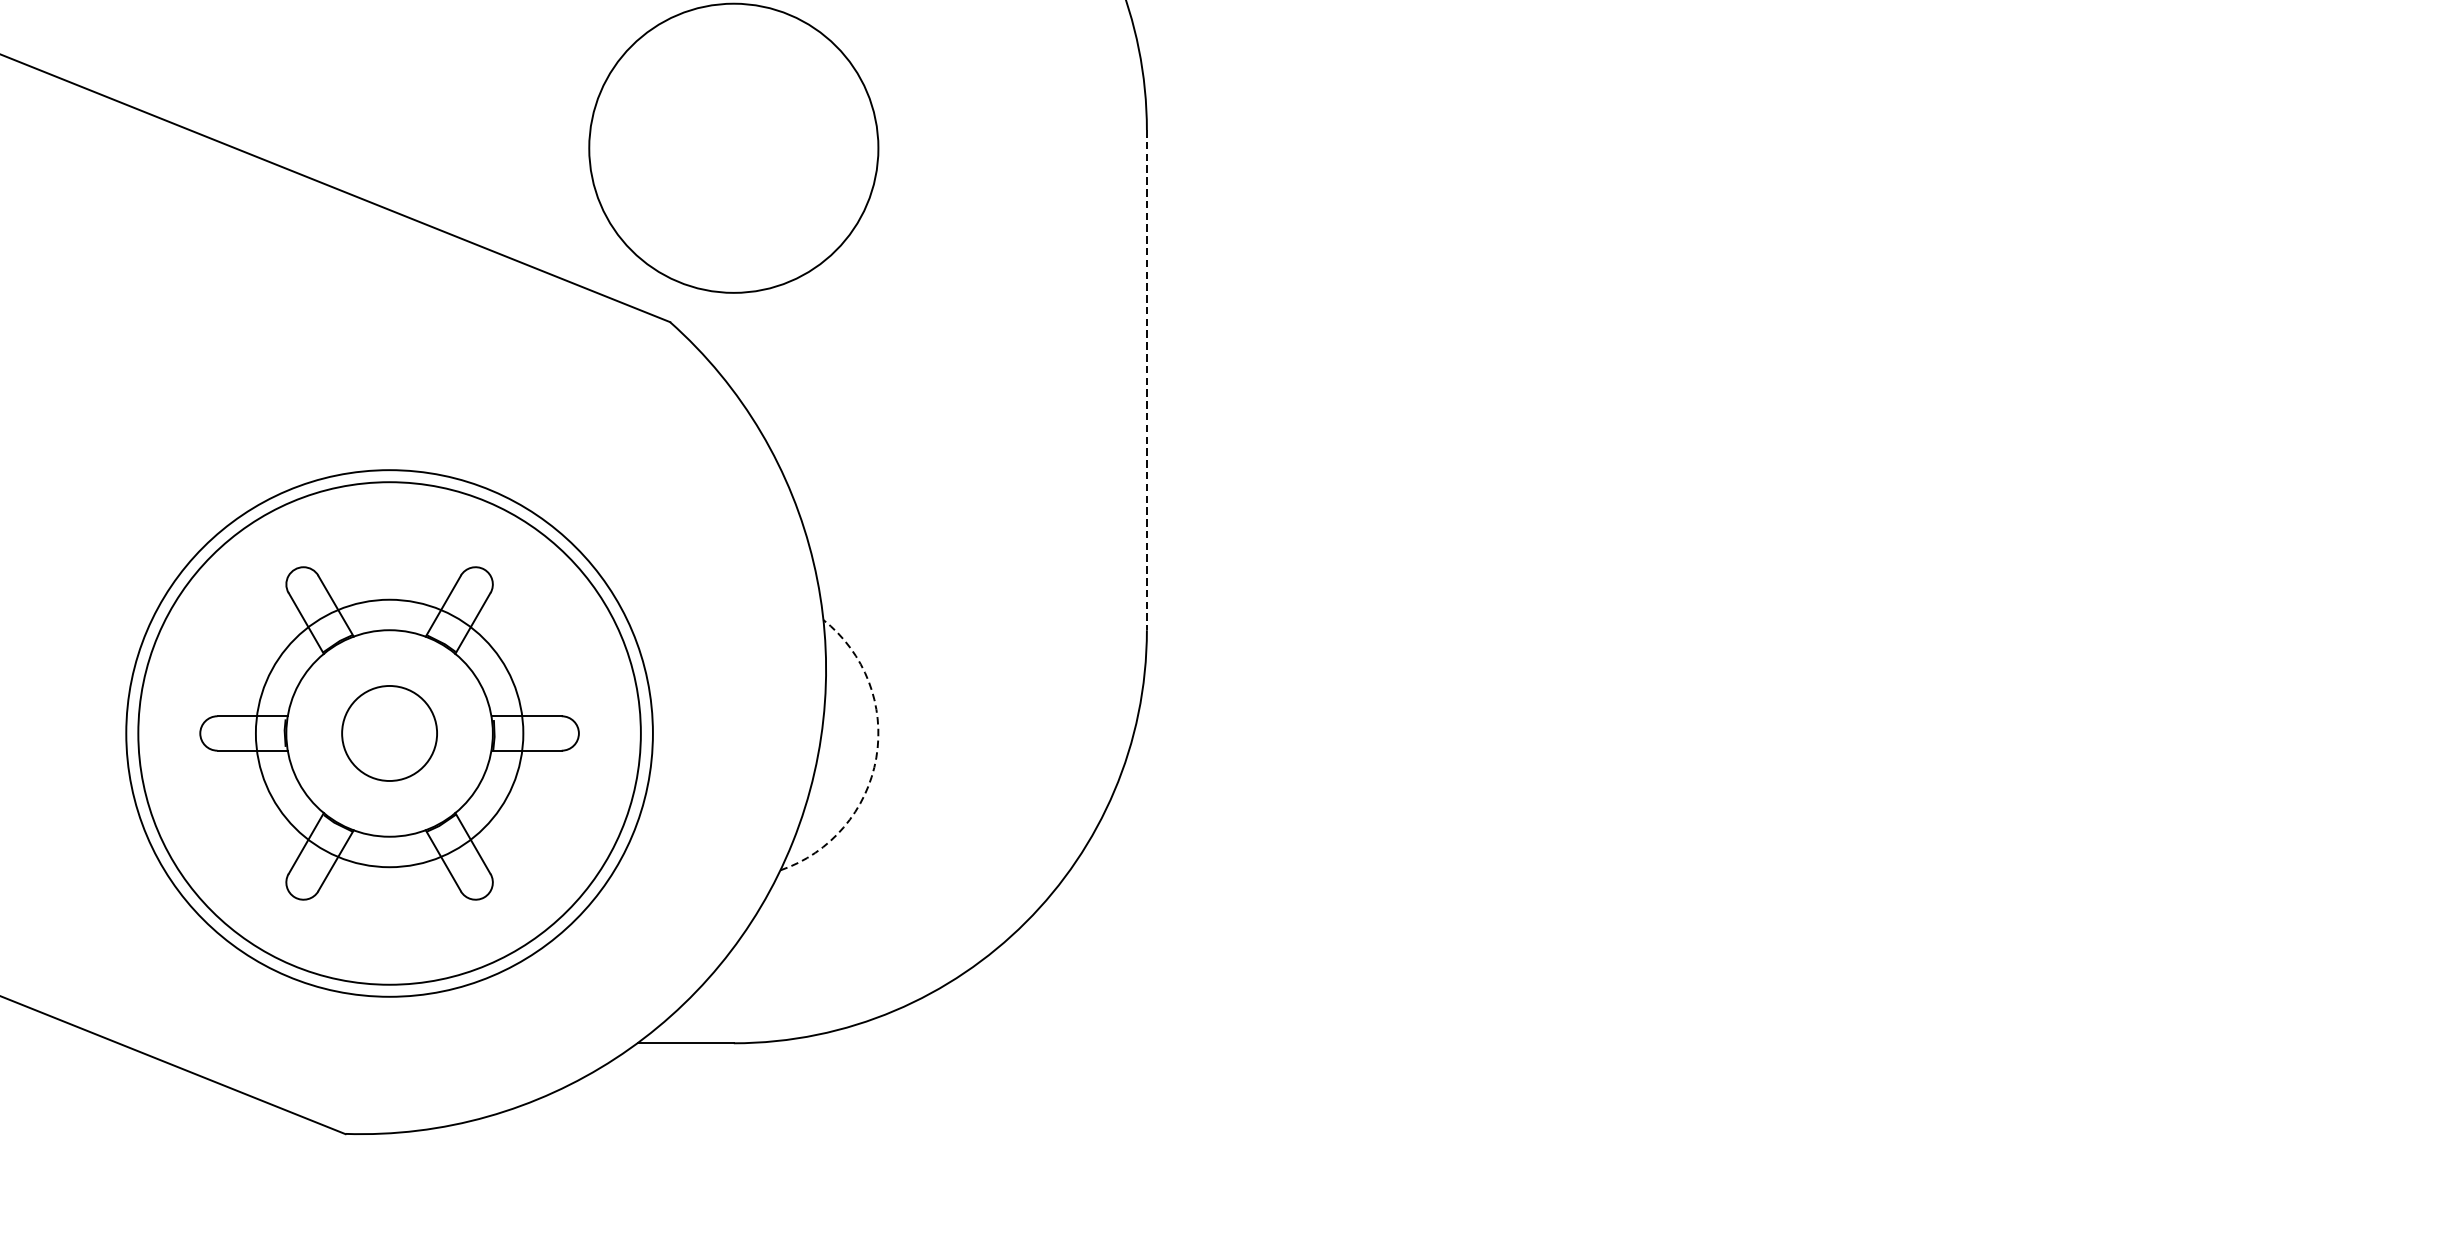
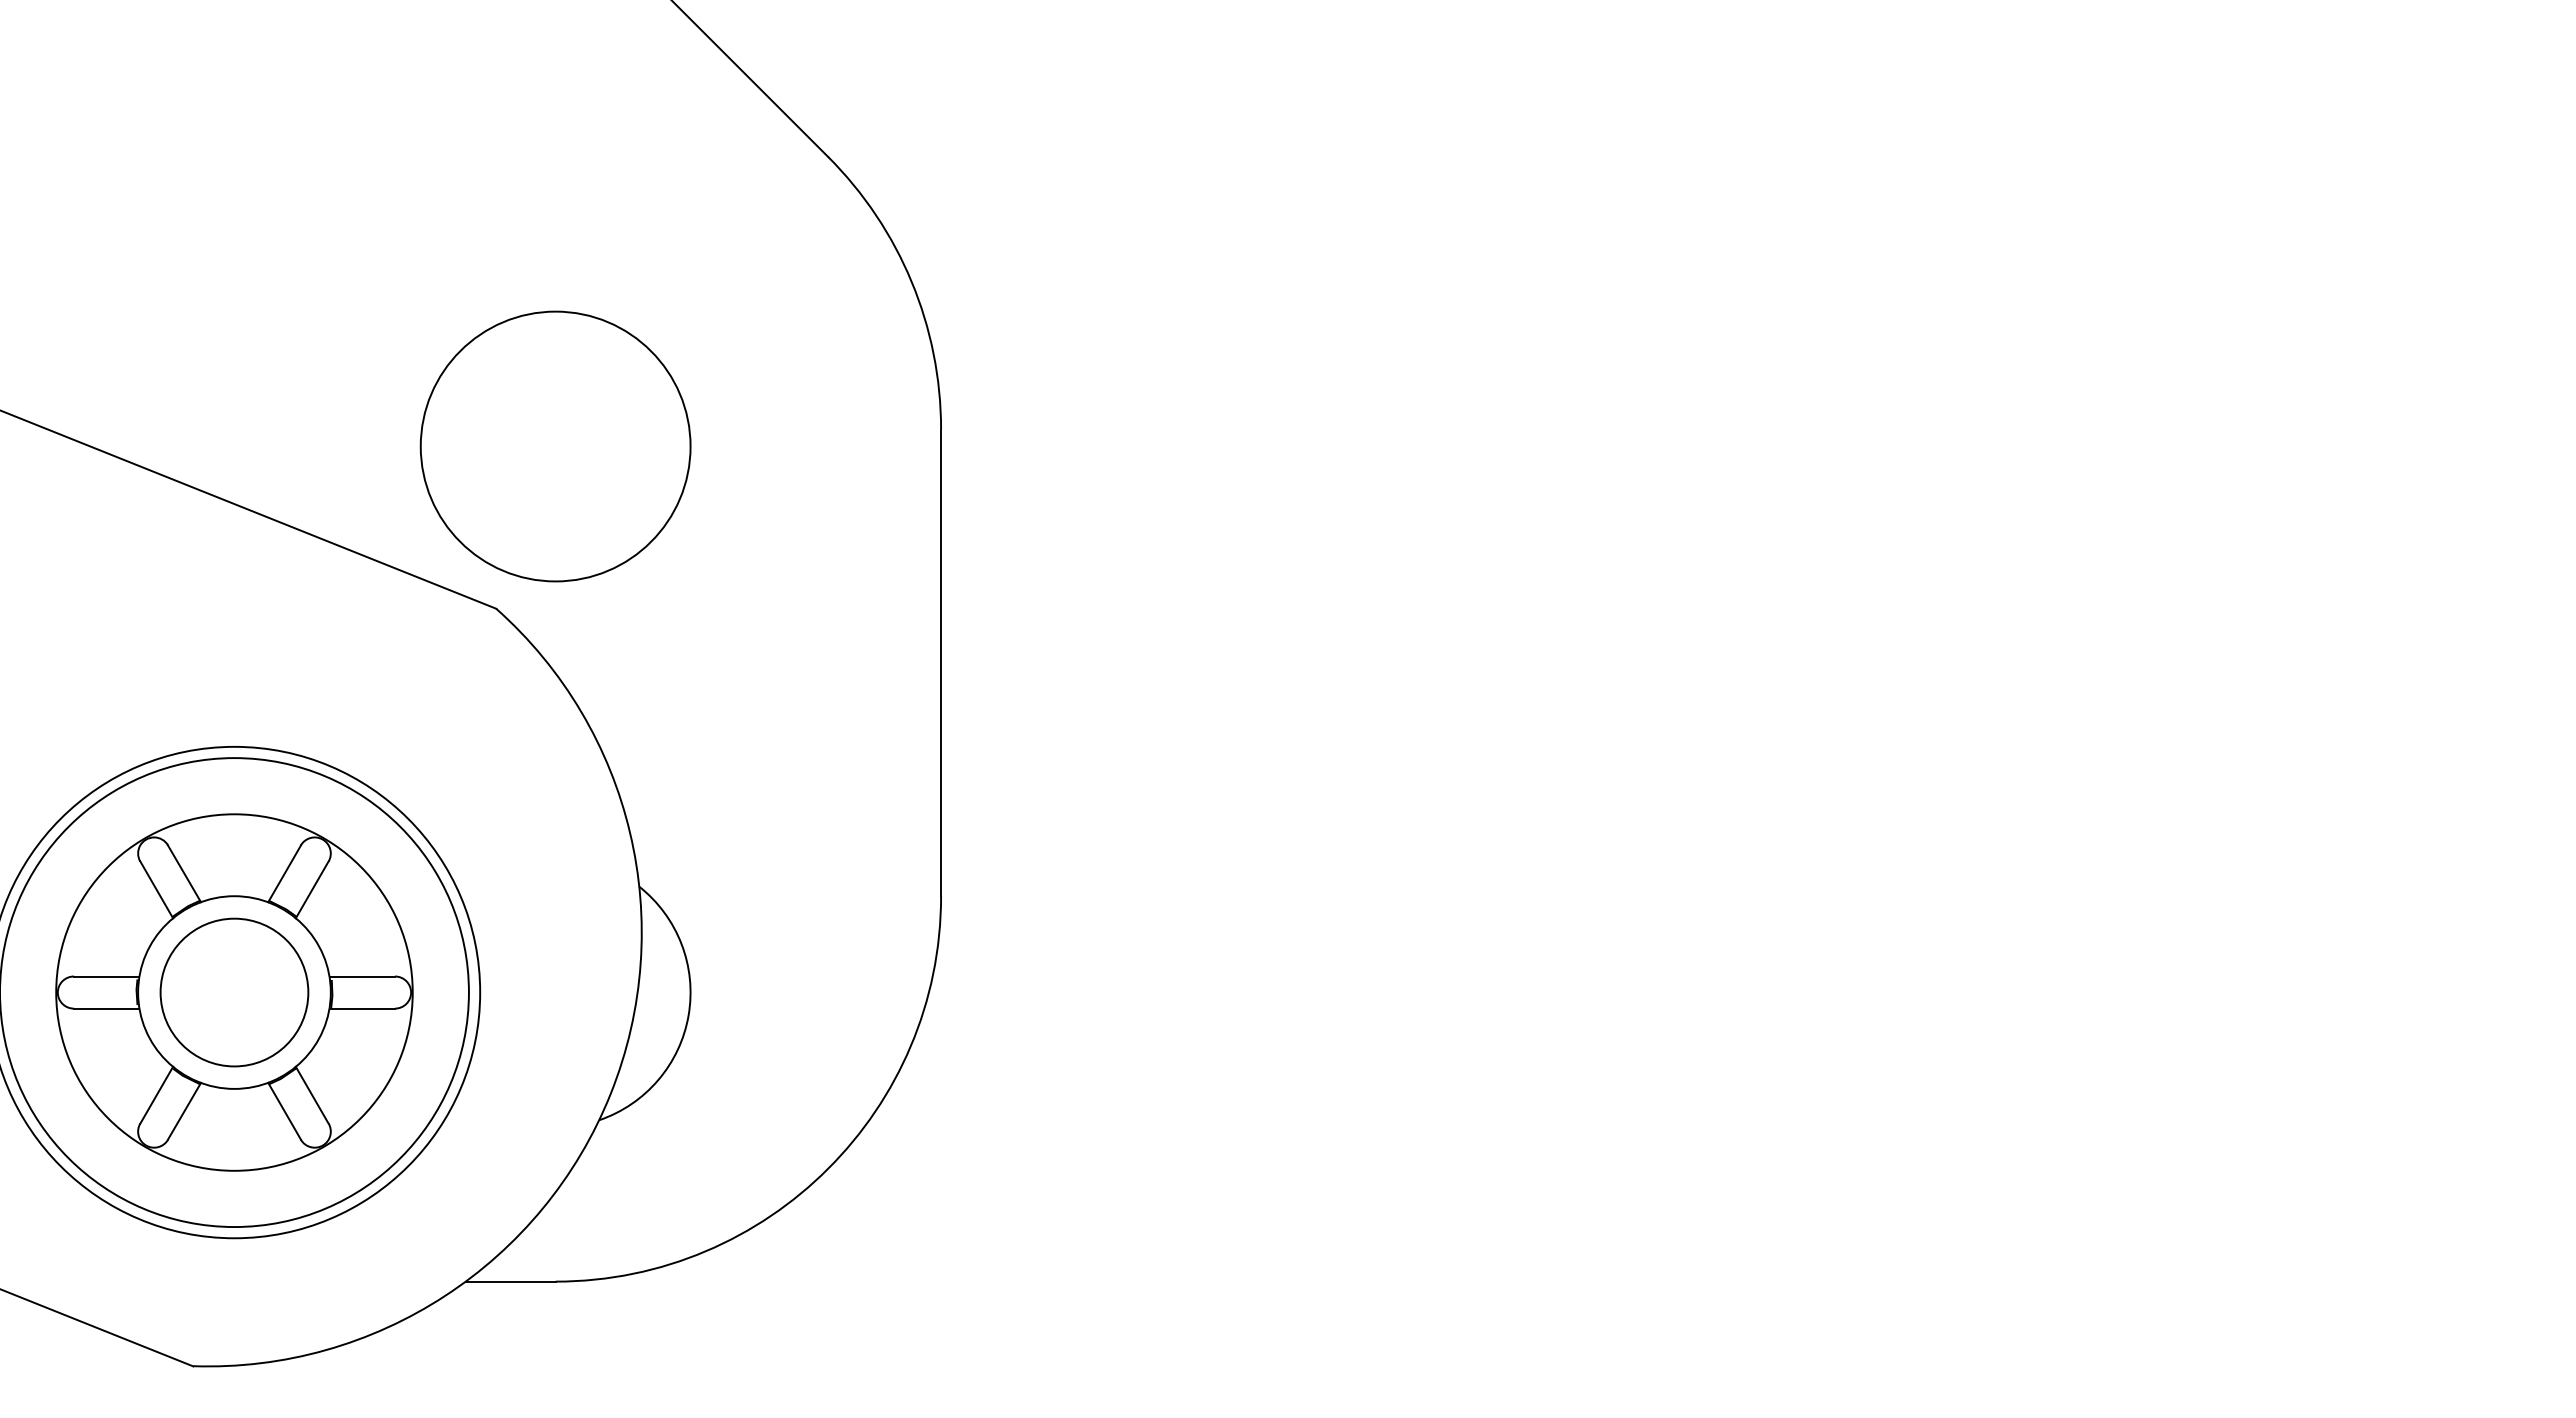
line: (1147, 380) -> (941, 663), dashed -> solid
circle: (389, 733) -> (234, 992), size x1.43
circle: (389, 733) -> (234, 992), size x1.67
arc: (876, 758) -> (688, 1015), dashed -> solid

